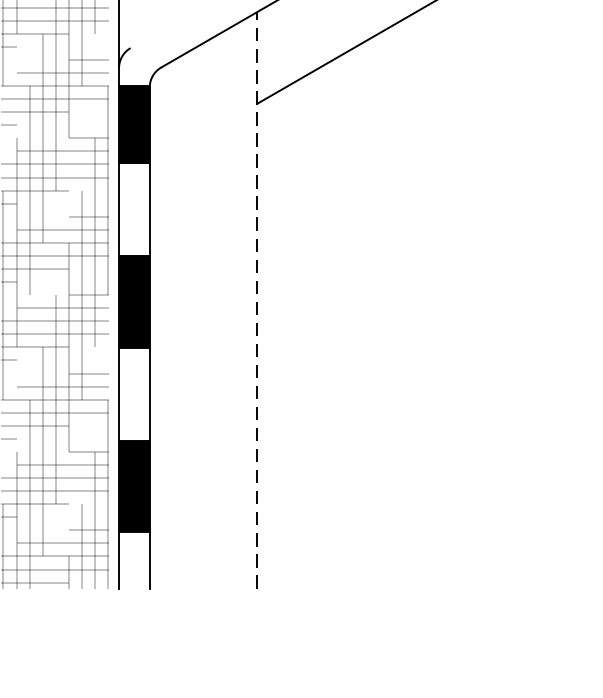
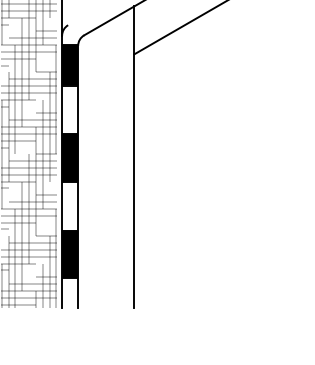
line: (257, 299) -> (134, 156), dashed -> solid

